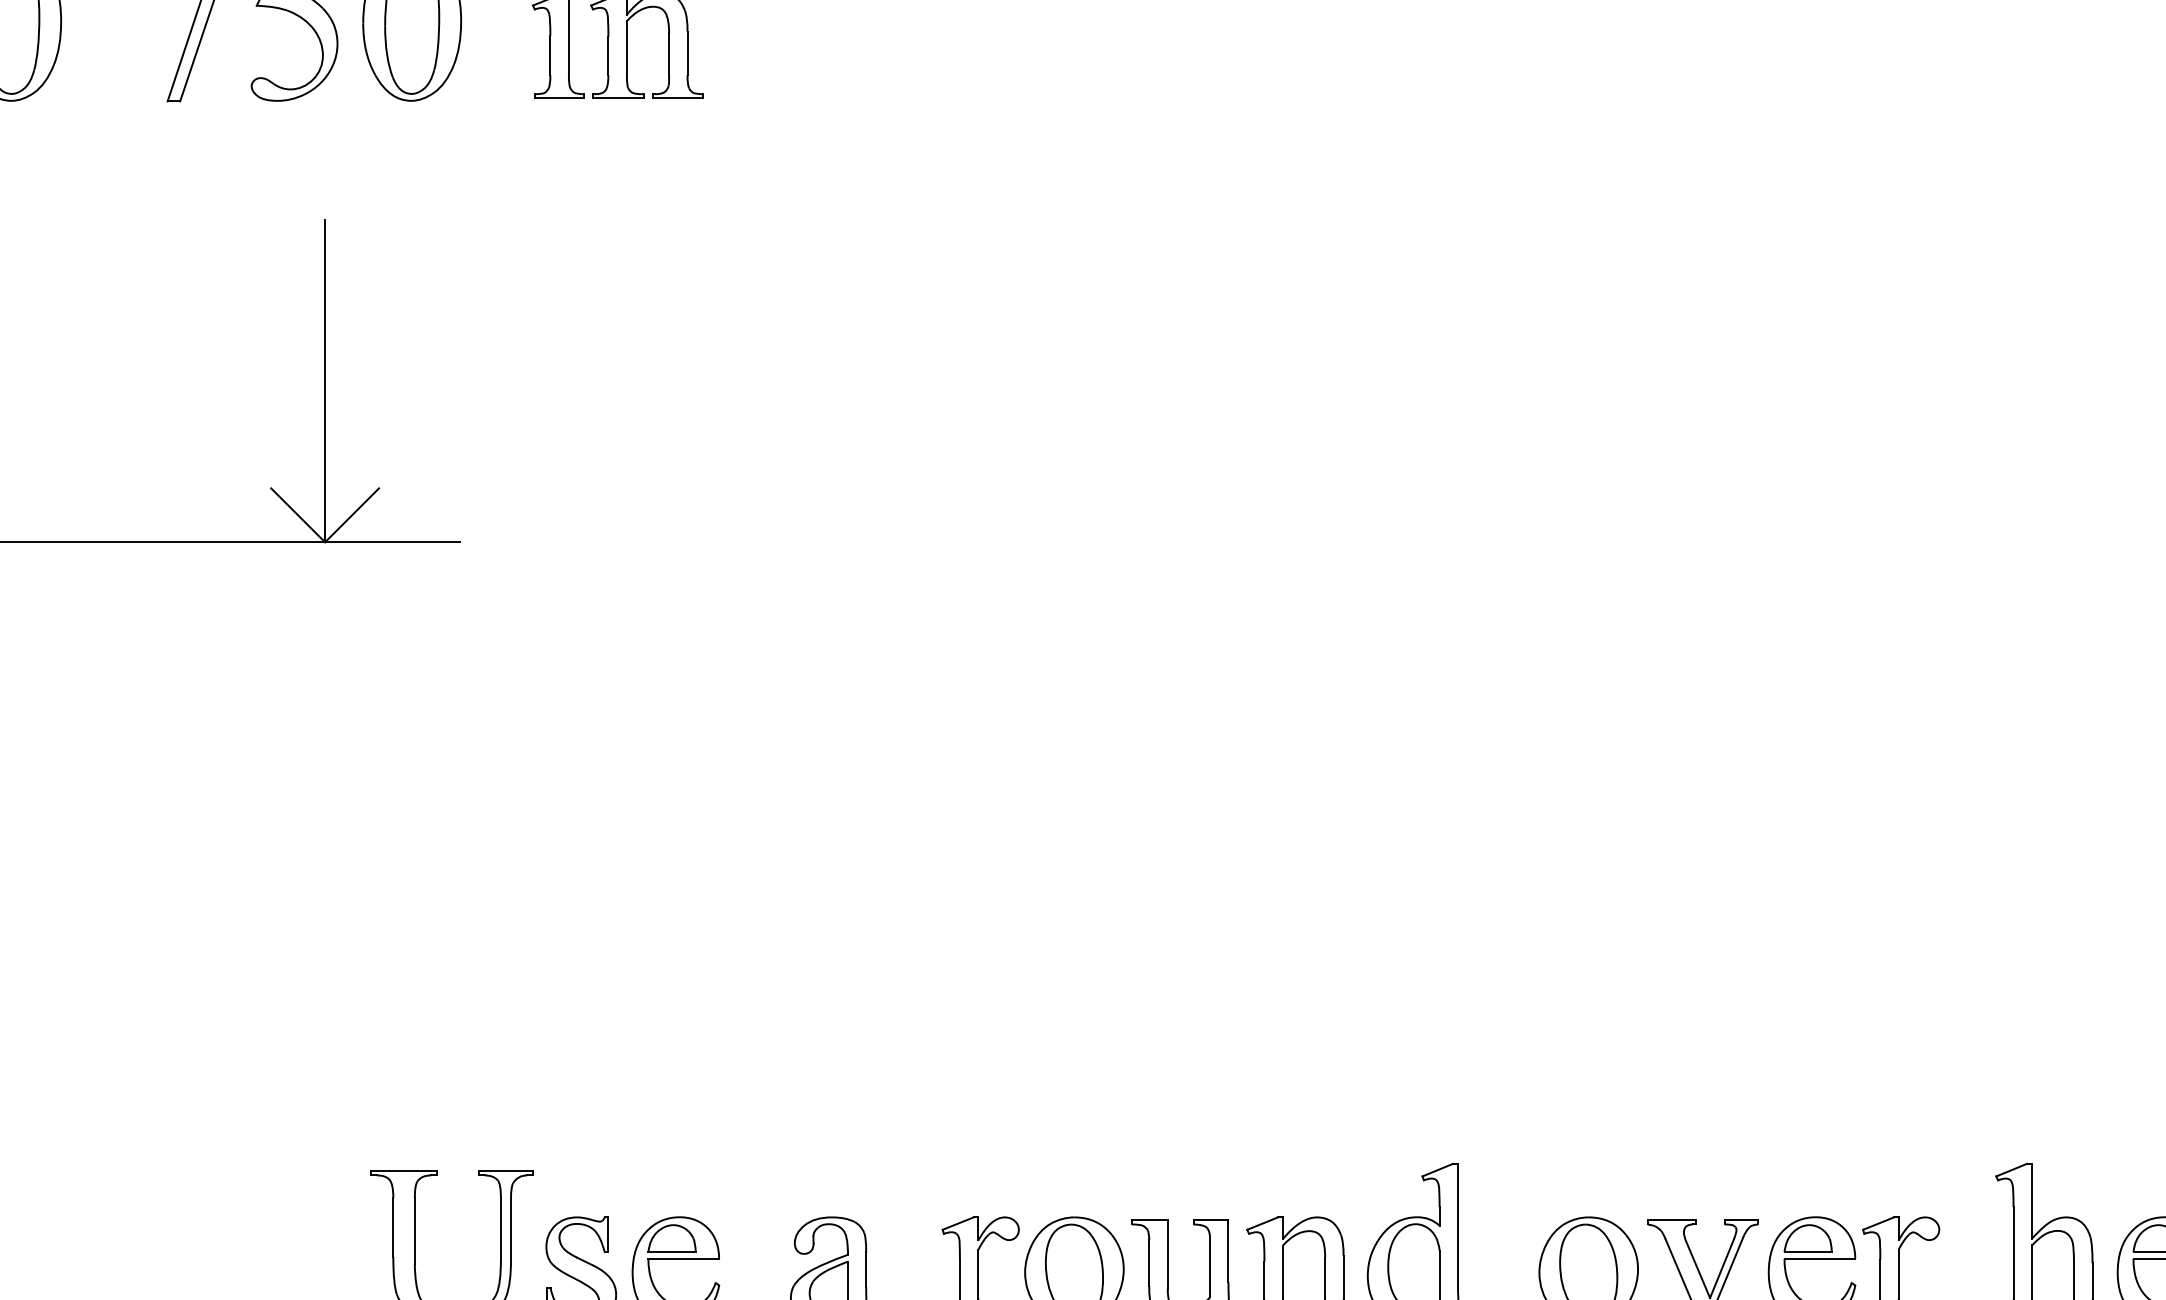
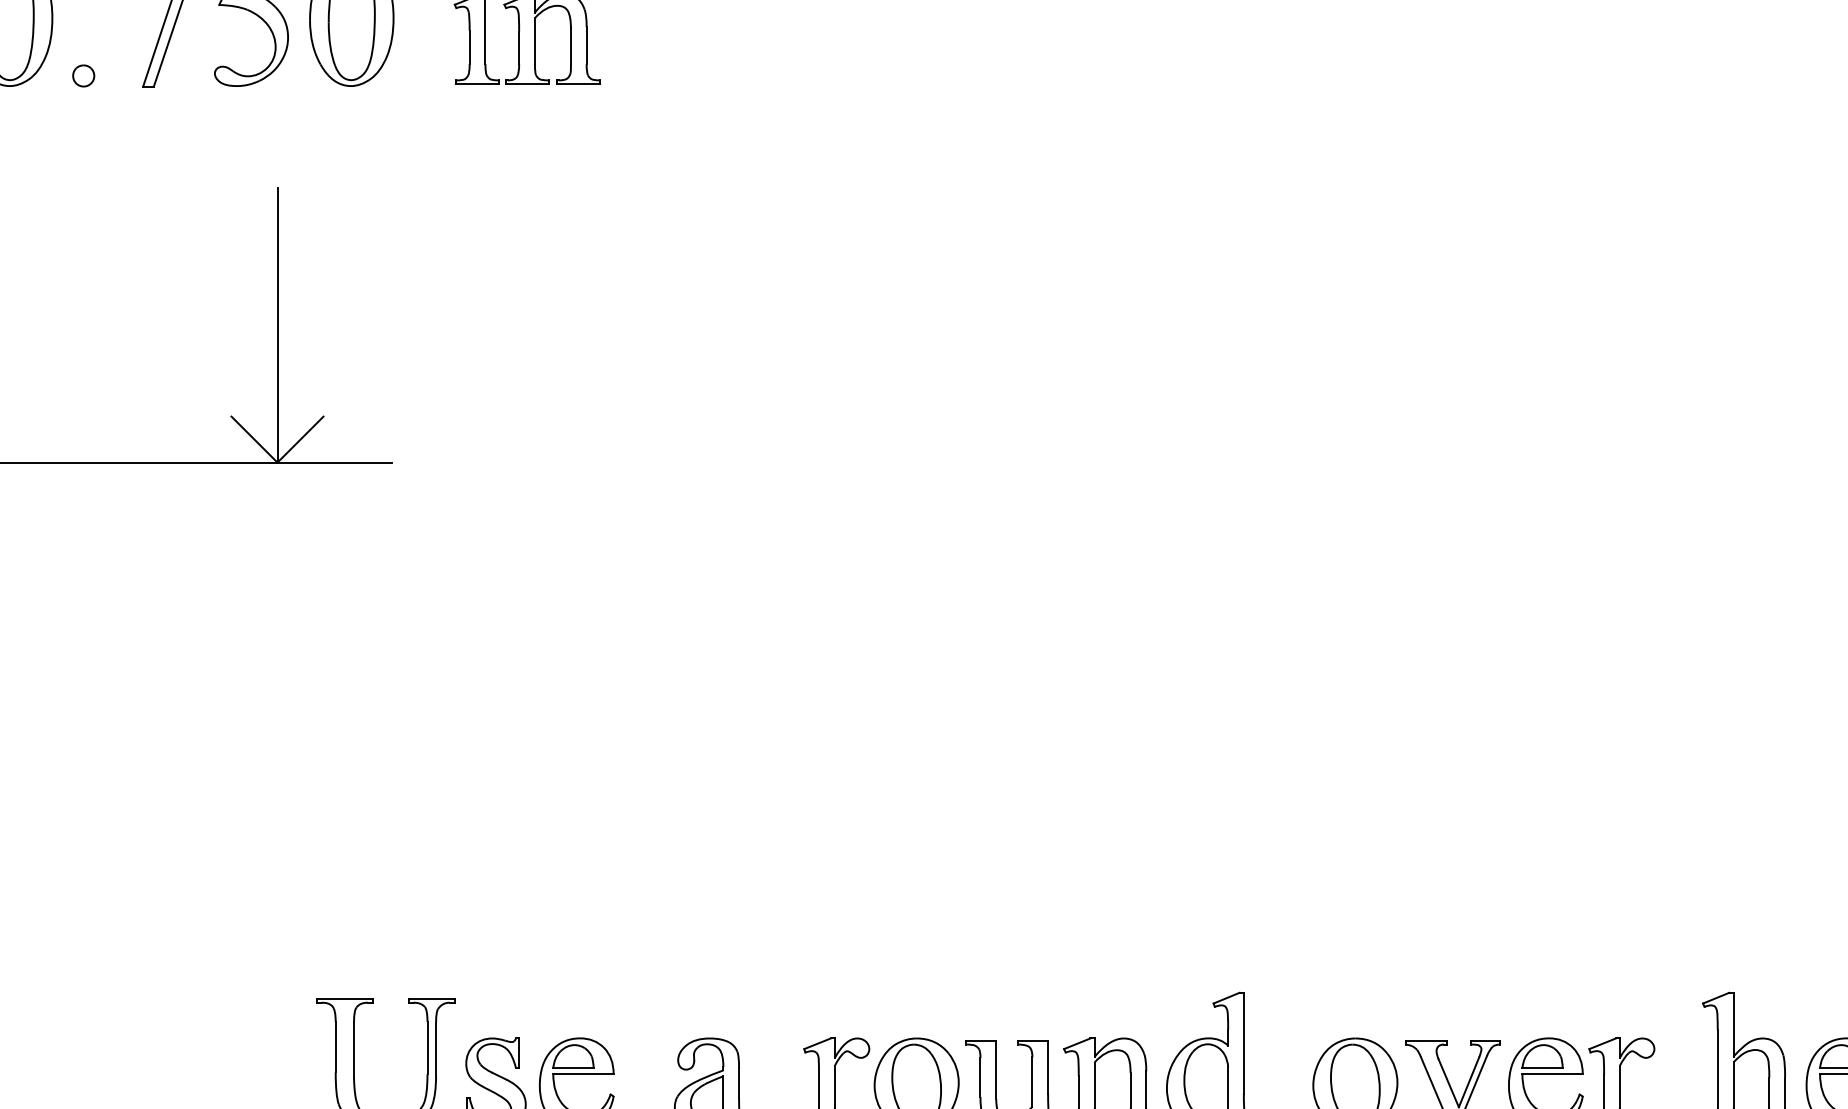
part: (97, 88) -> (83, 75), added

